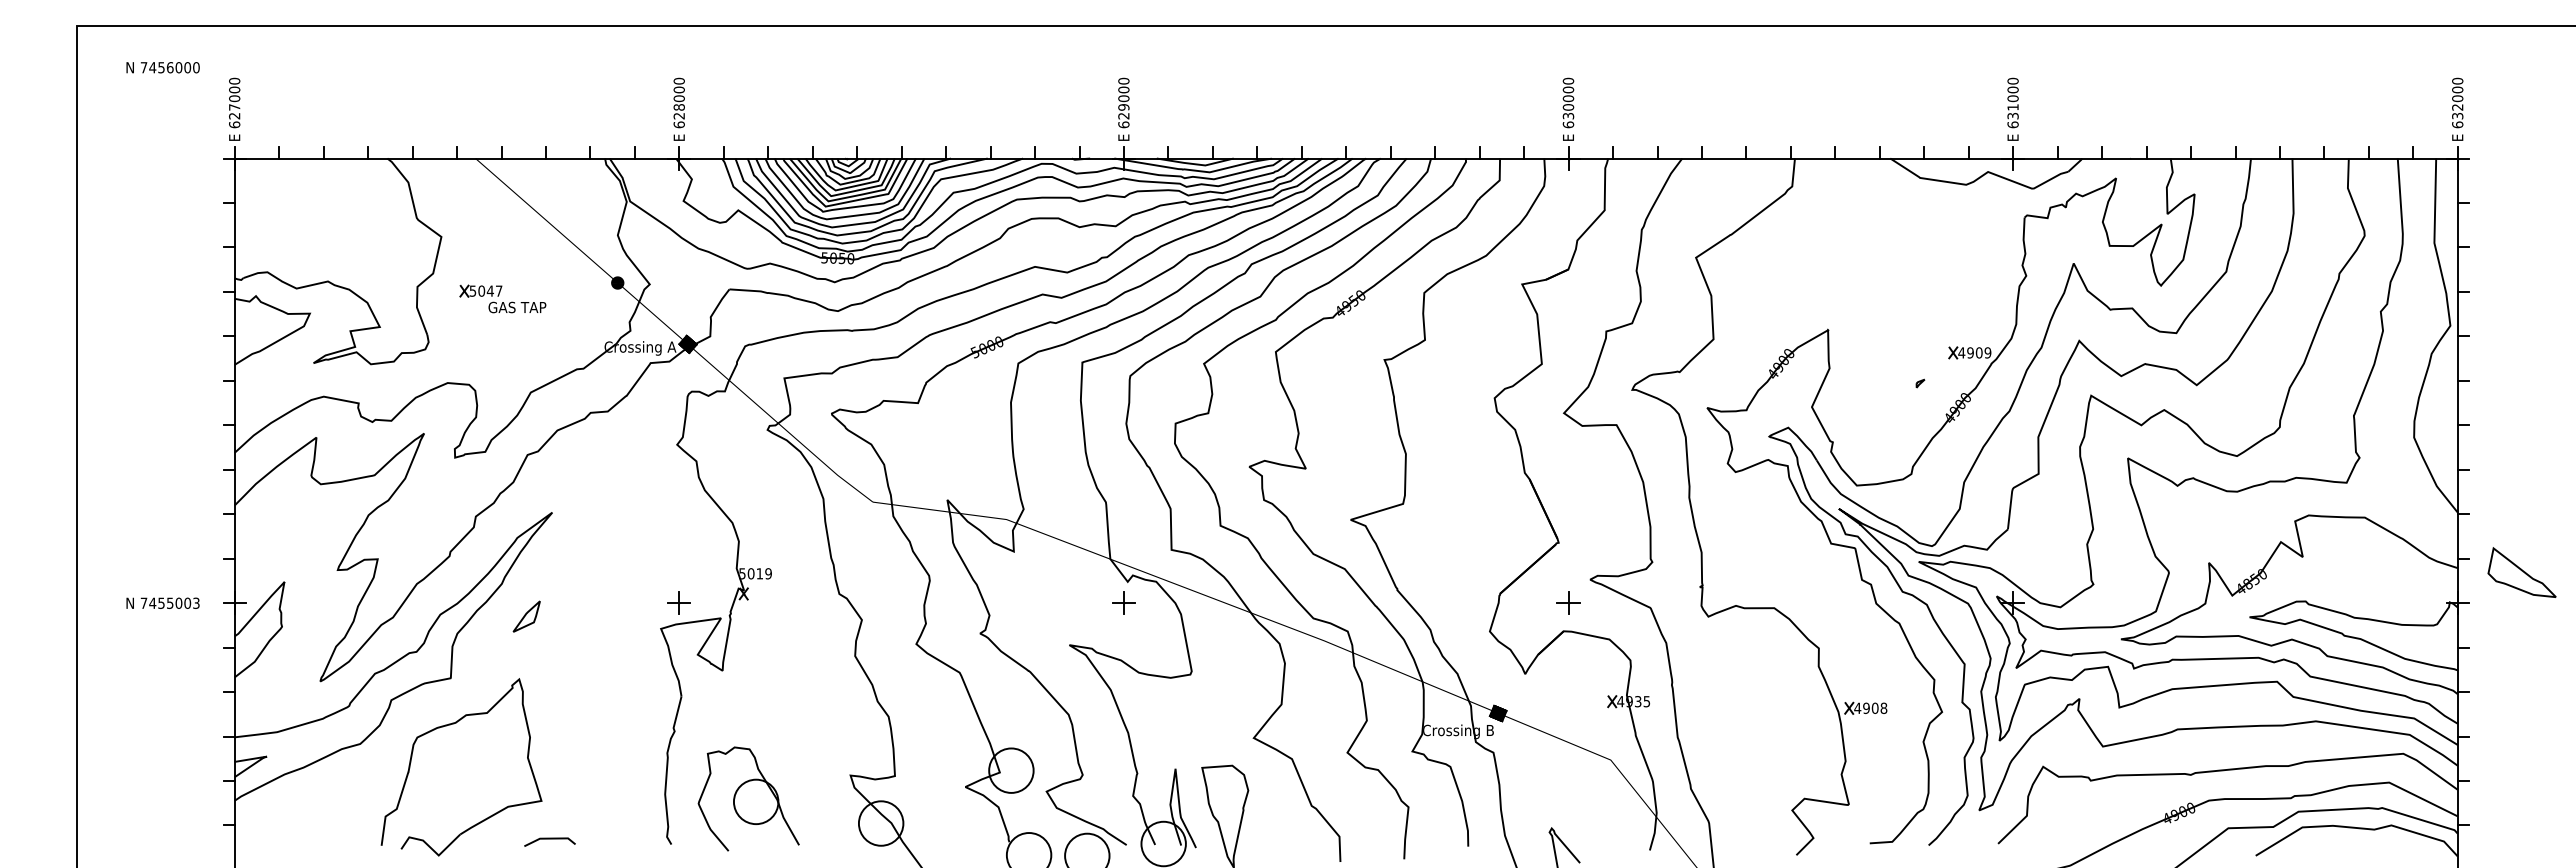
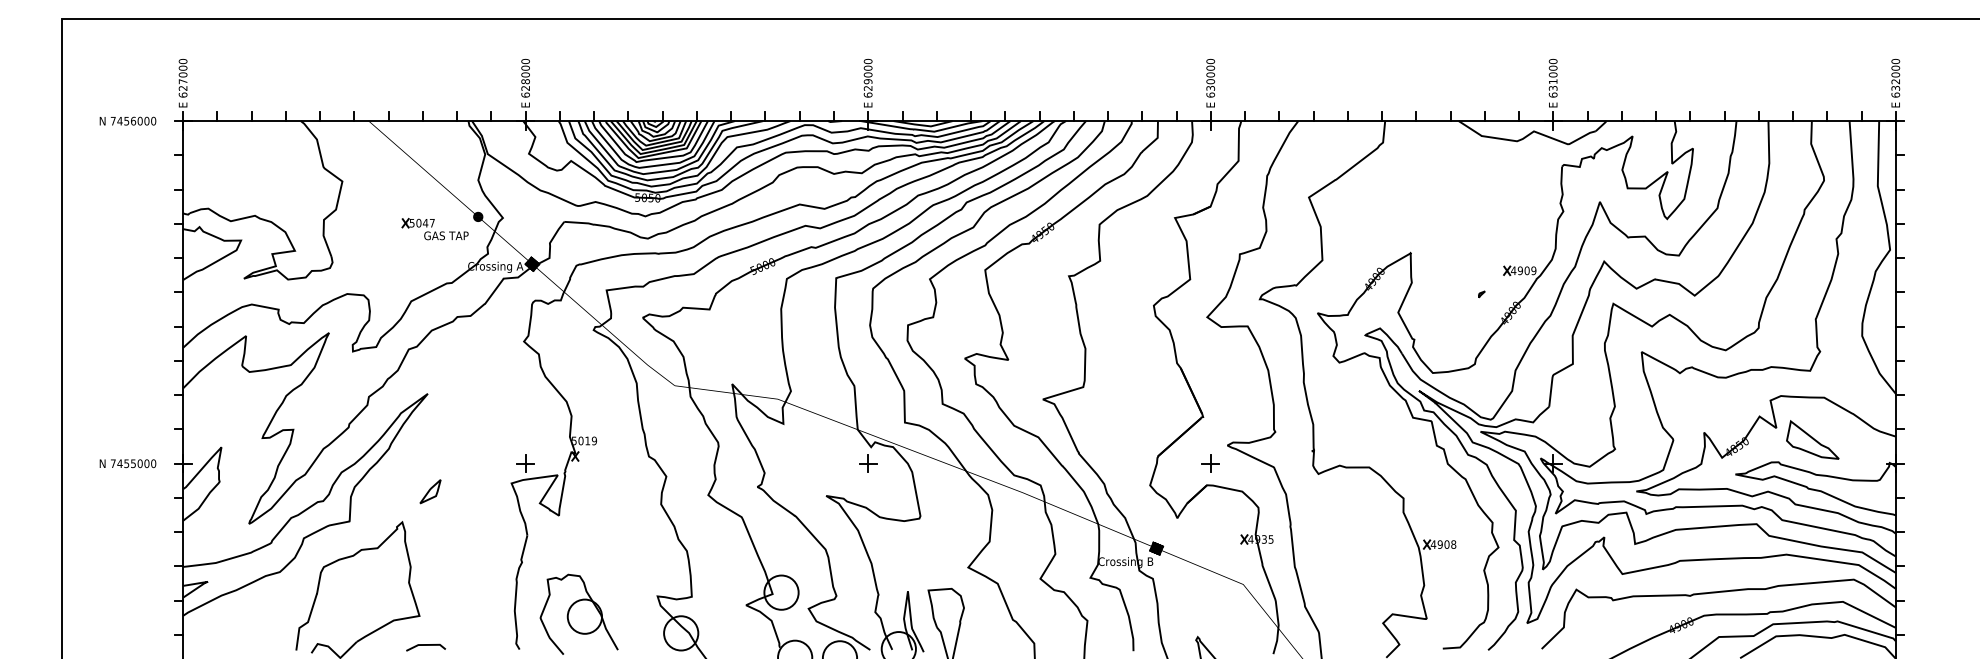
text: (162, 67) -> (127, 121), moved
part: (502, 298) -> (434, 228), moved
part: (2521, 572) -> (1812, 439), moved
text: (196, 602) -> (153, 463), 7455003 -> 7455000
part: (526, 616) -> (430, 491), moved

